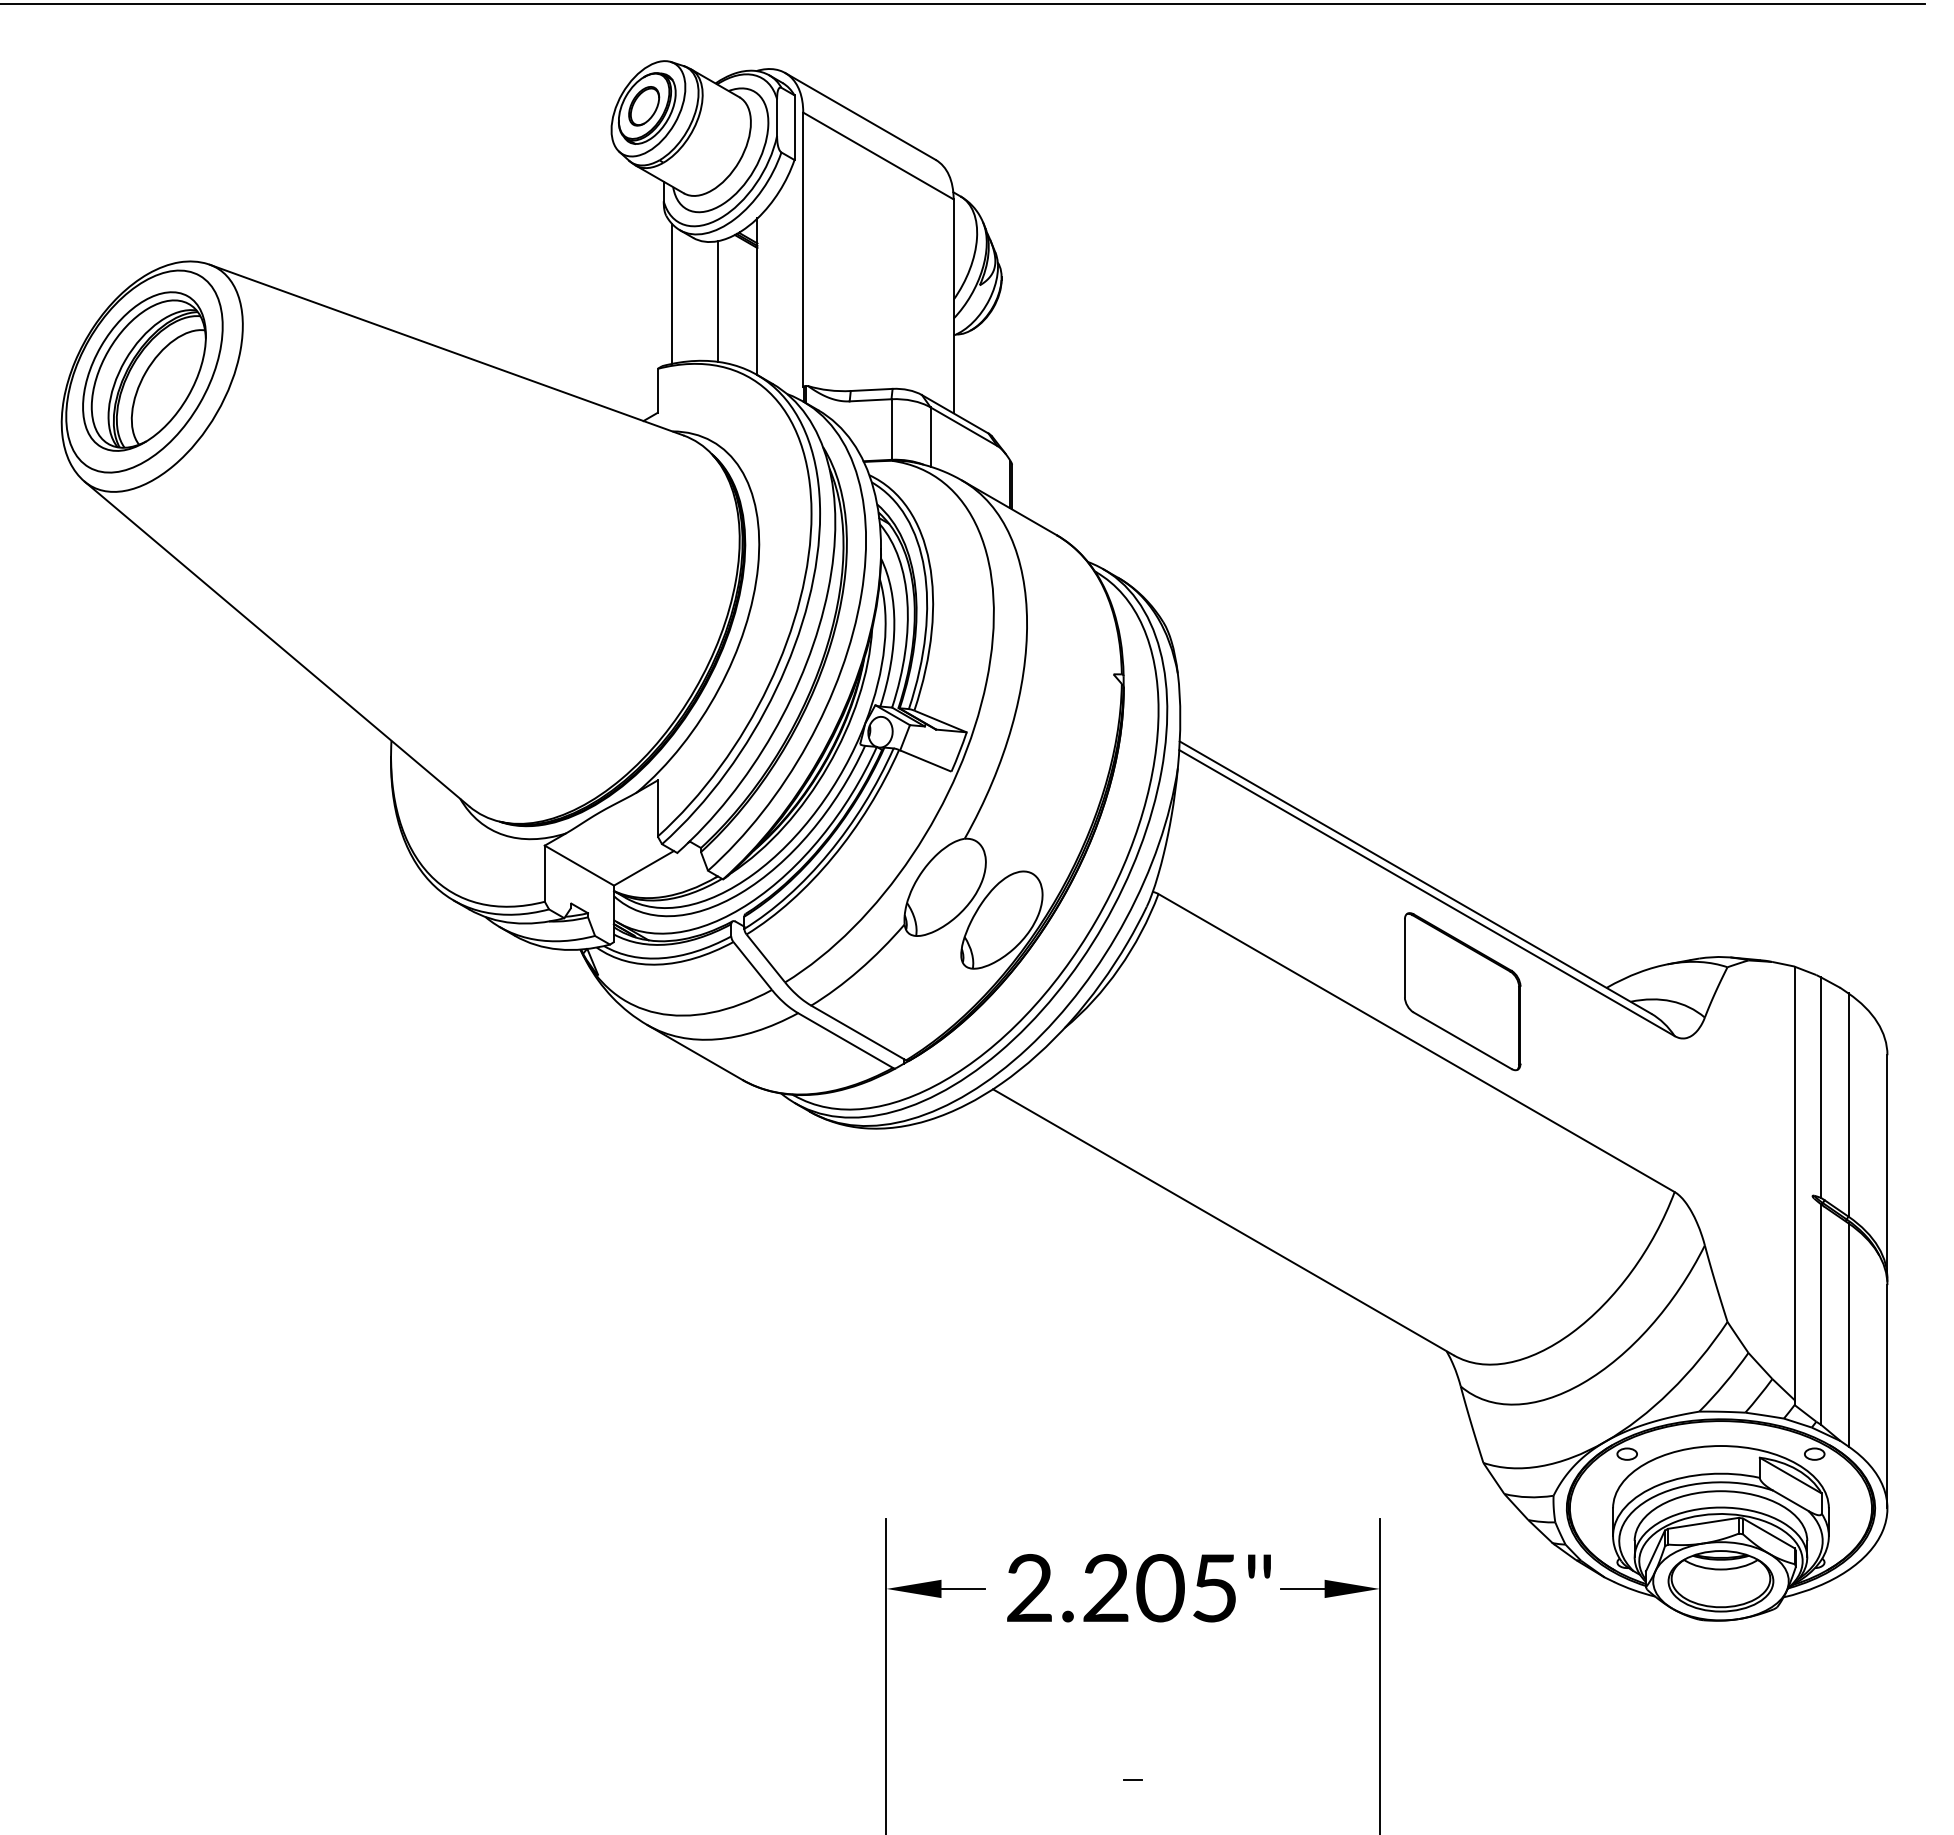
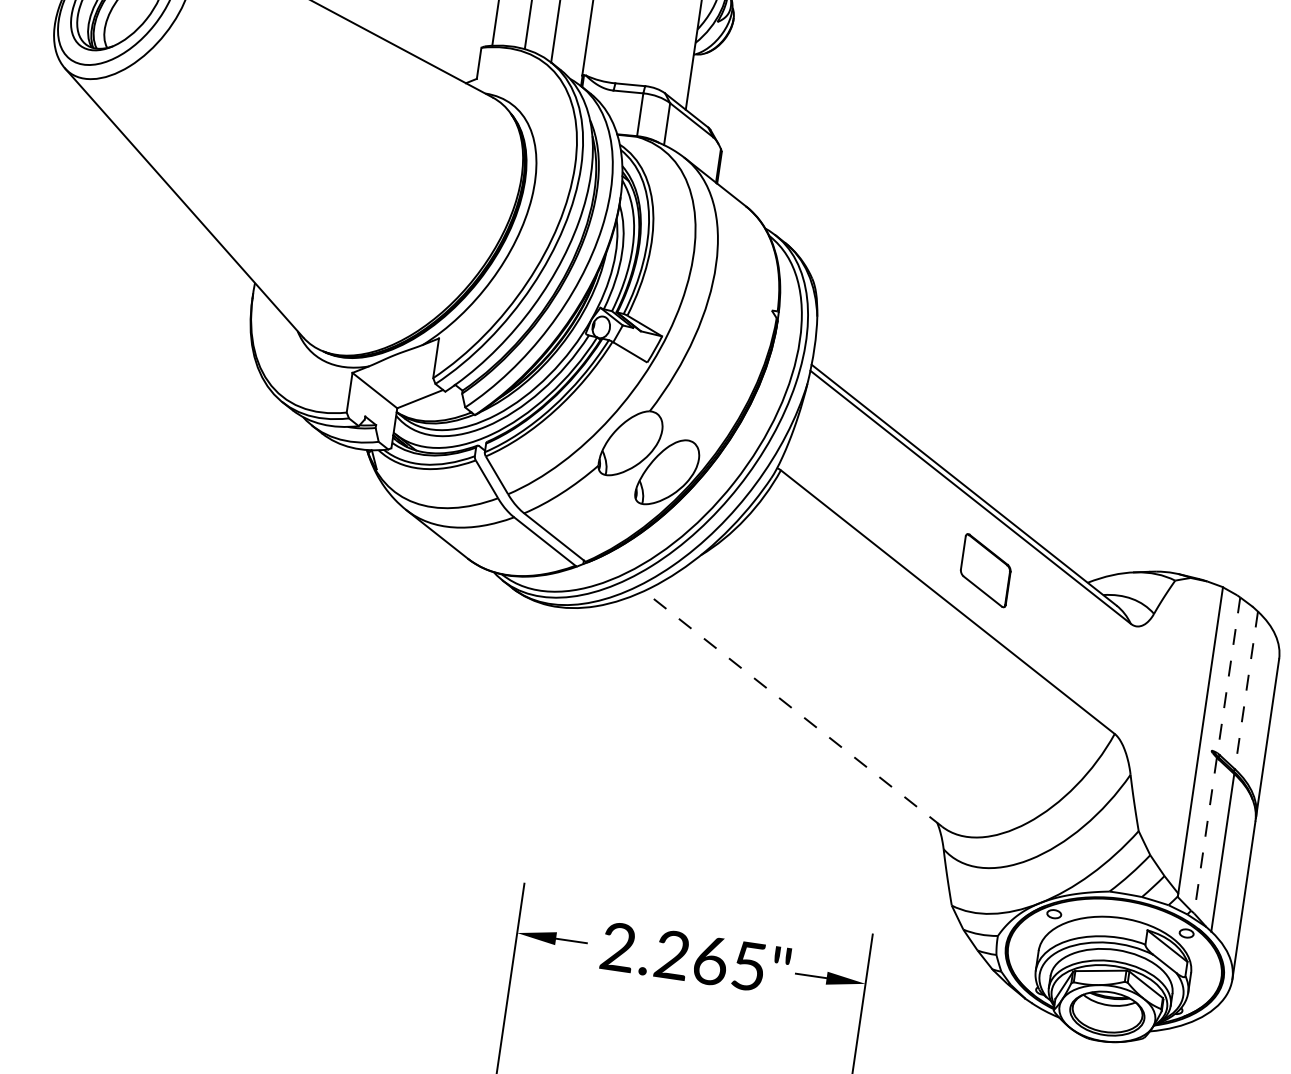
part: (1462, 991) -> (985, 570), size x0.6
line: (1821, 1088) -> (1229, 675), solid -> dashed
line: (1848, 1105) -> (1246, 690), solid -> dashed
line: (1223, 1222) -> (792, 708), solid -> dashed
line: (1821, 1315) -> (1205, 836), solid -> dashed
text: (1160, 1588) -> (710, 960), 2.205" -> 2.265"

